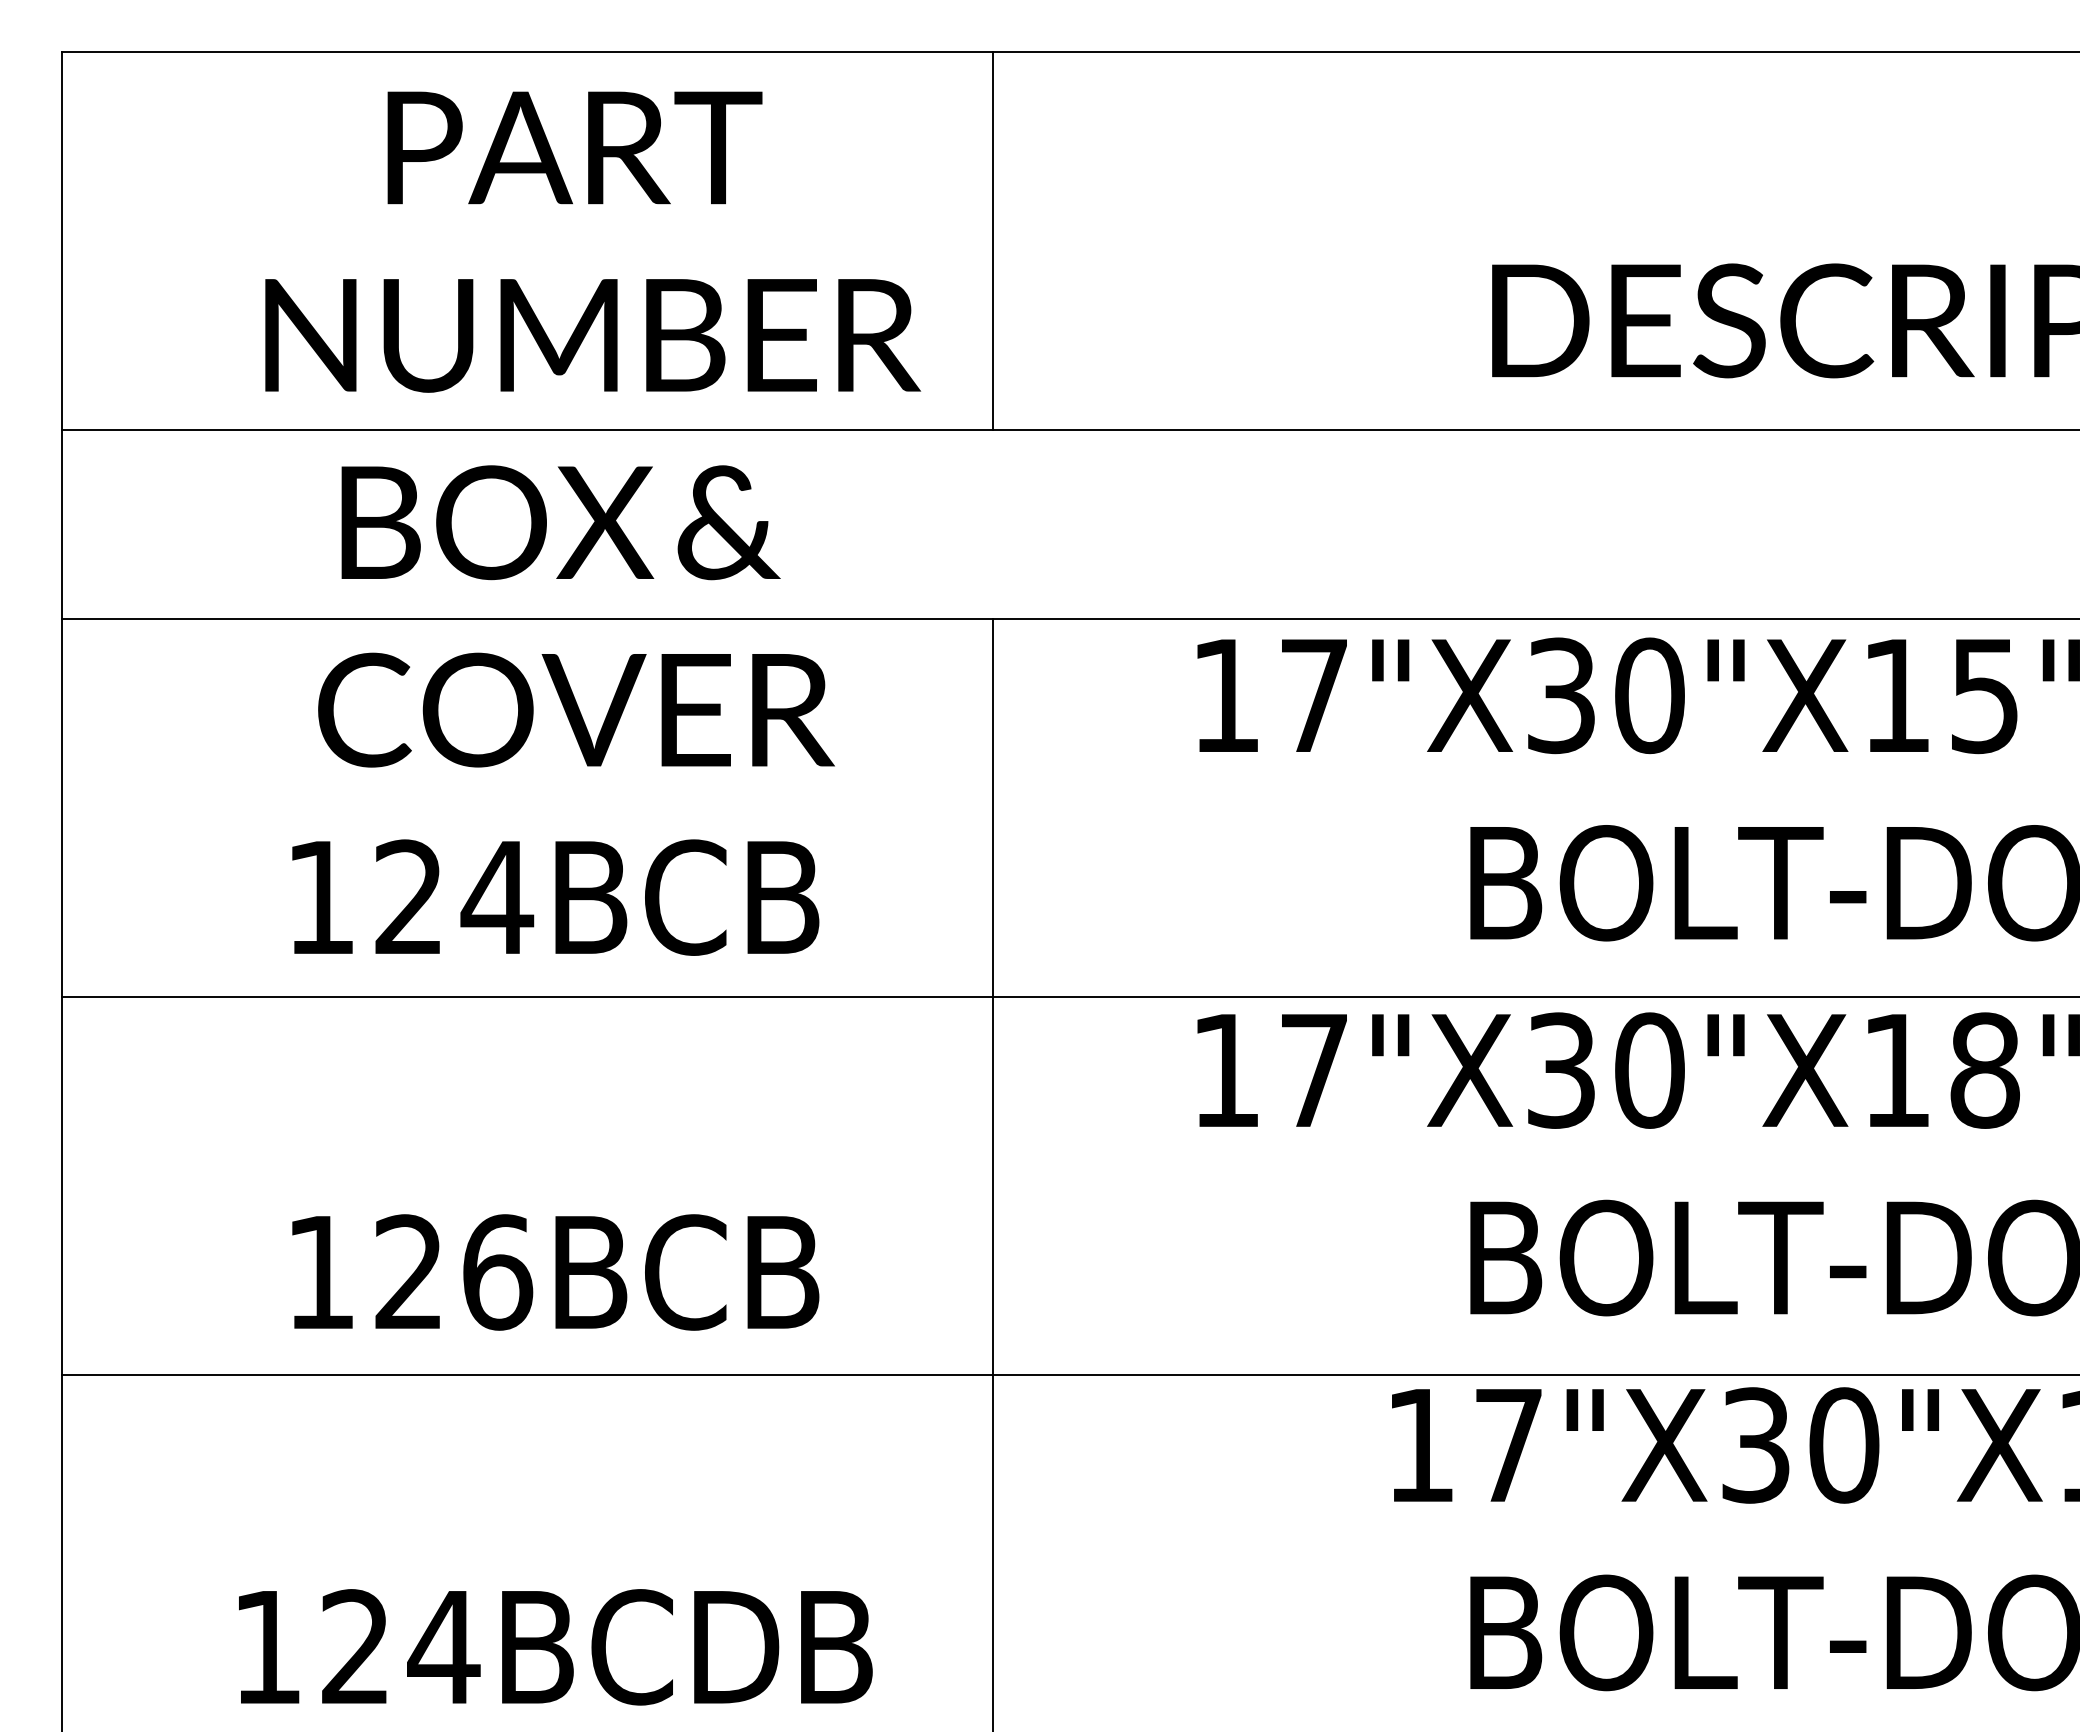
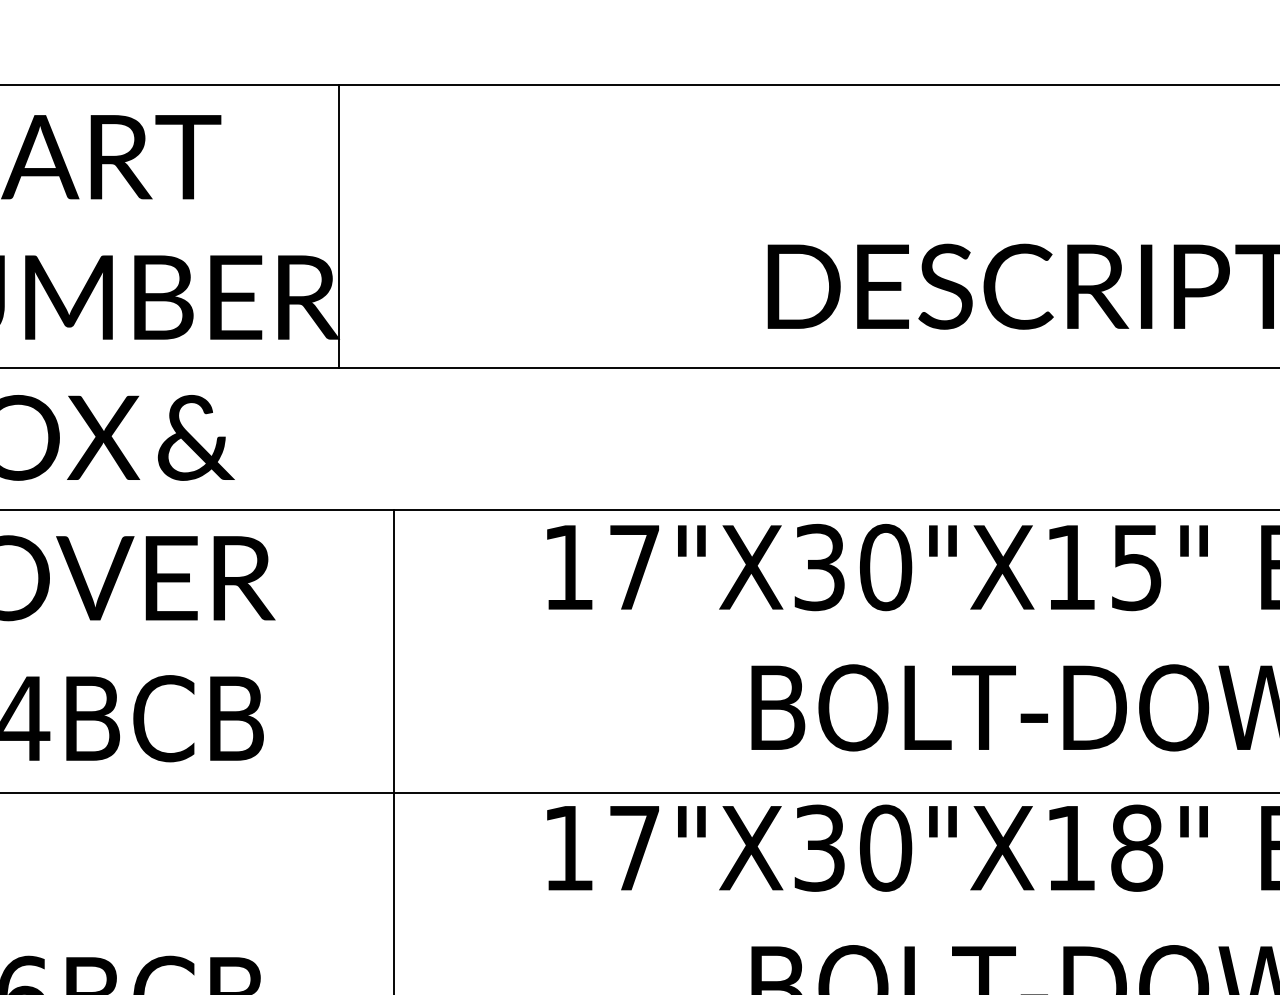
line: (993, 240) -> (338, 226), moved

